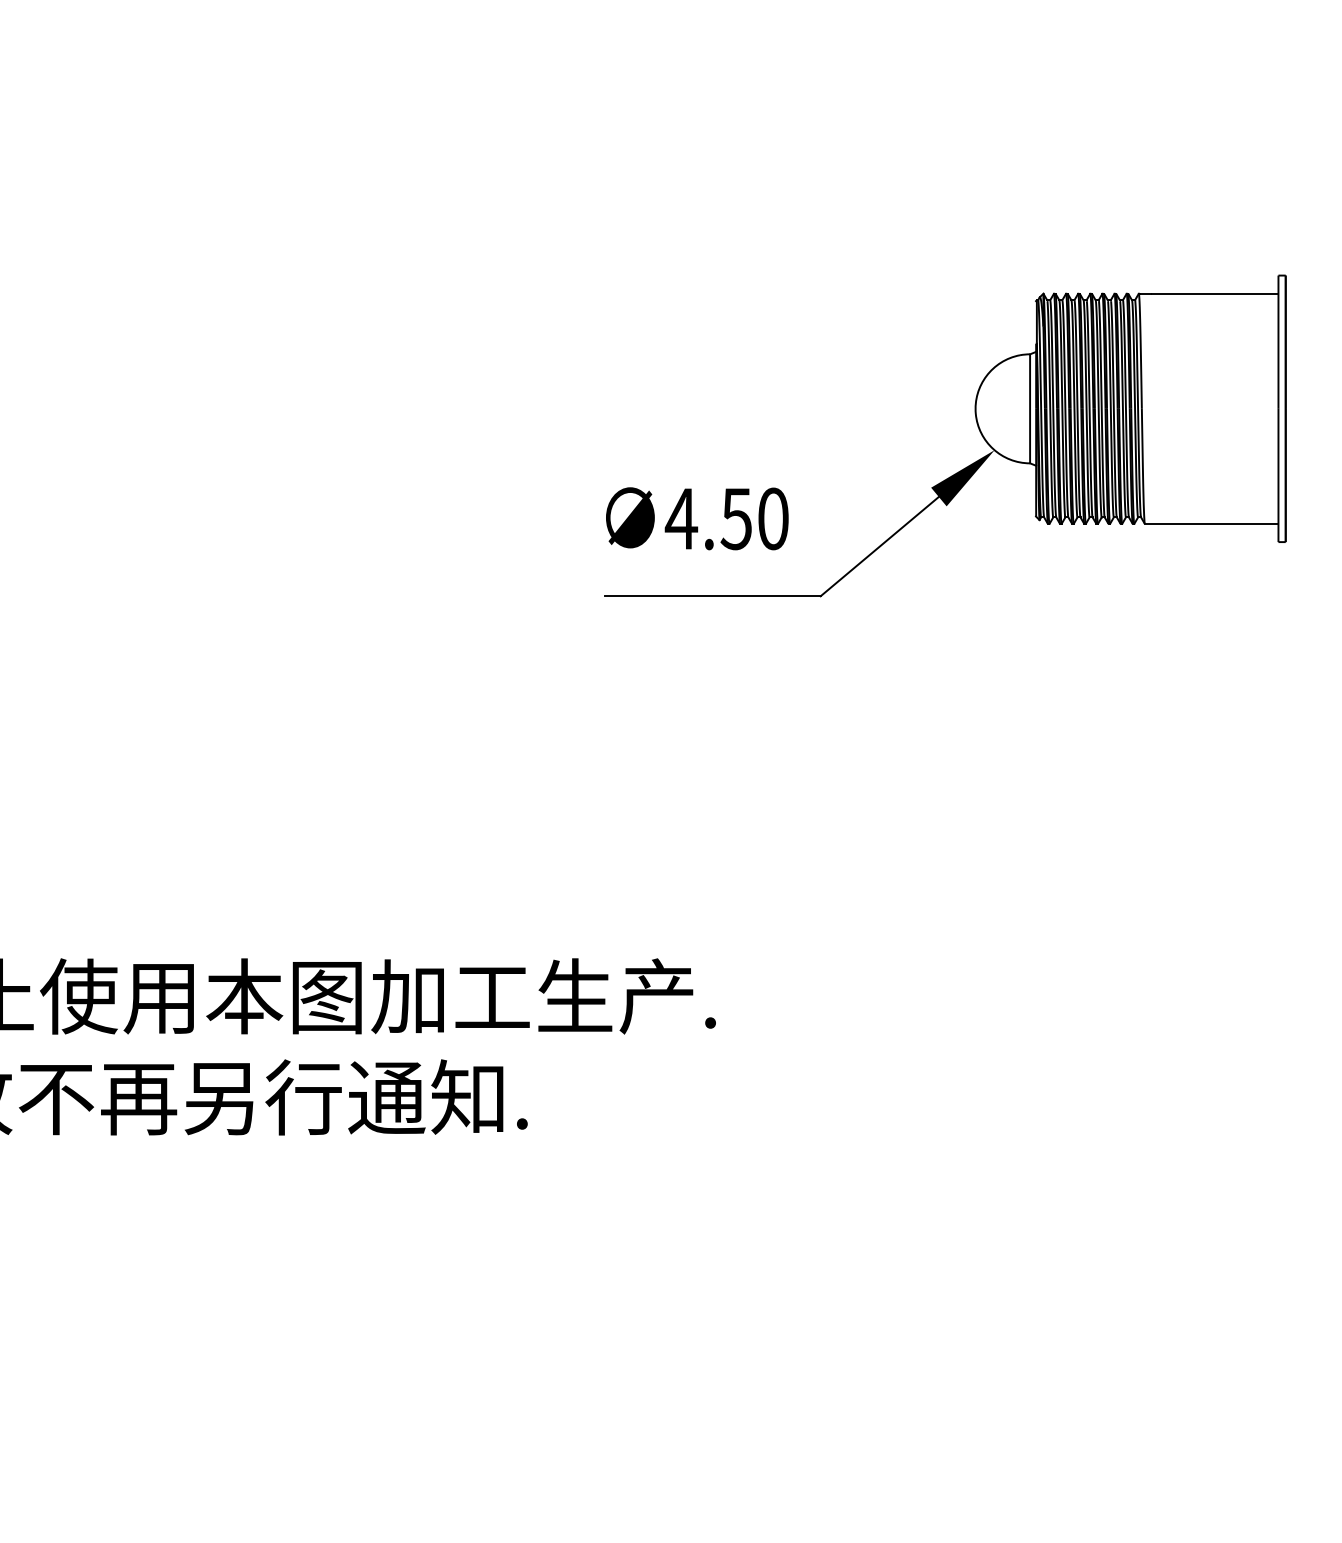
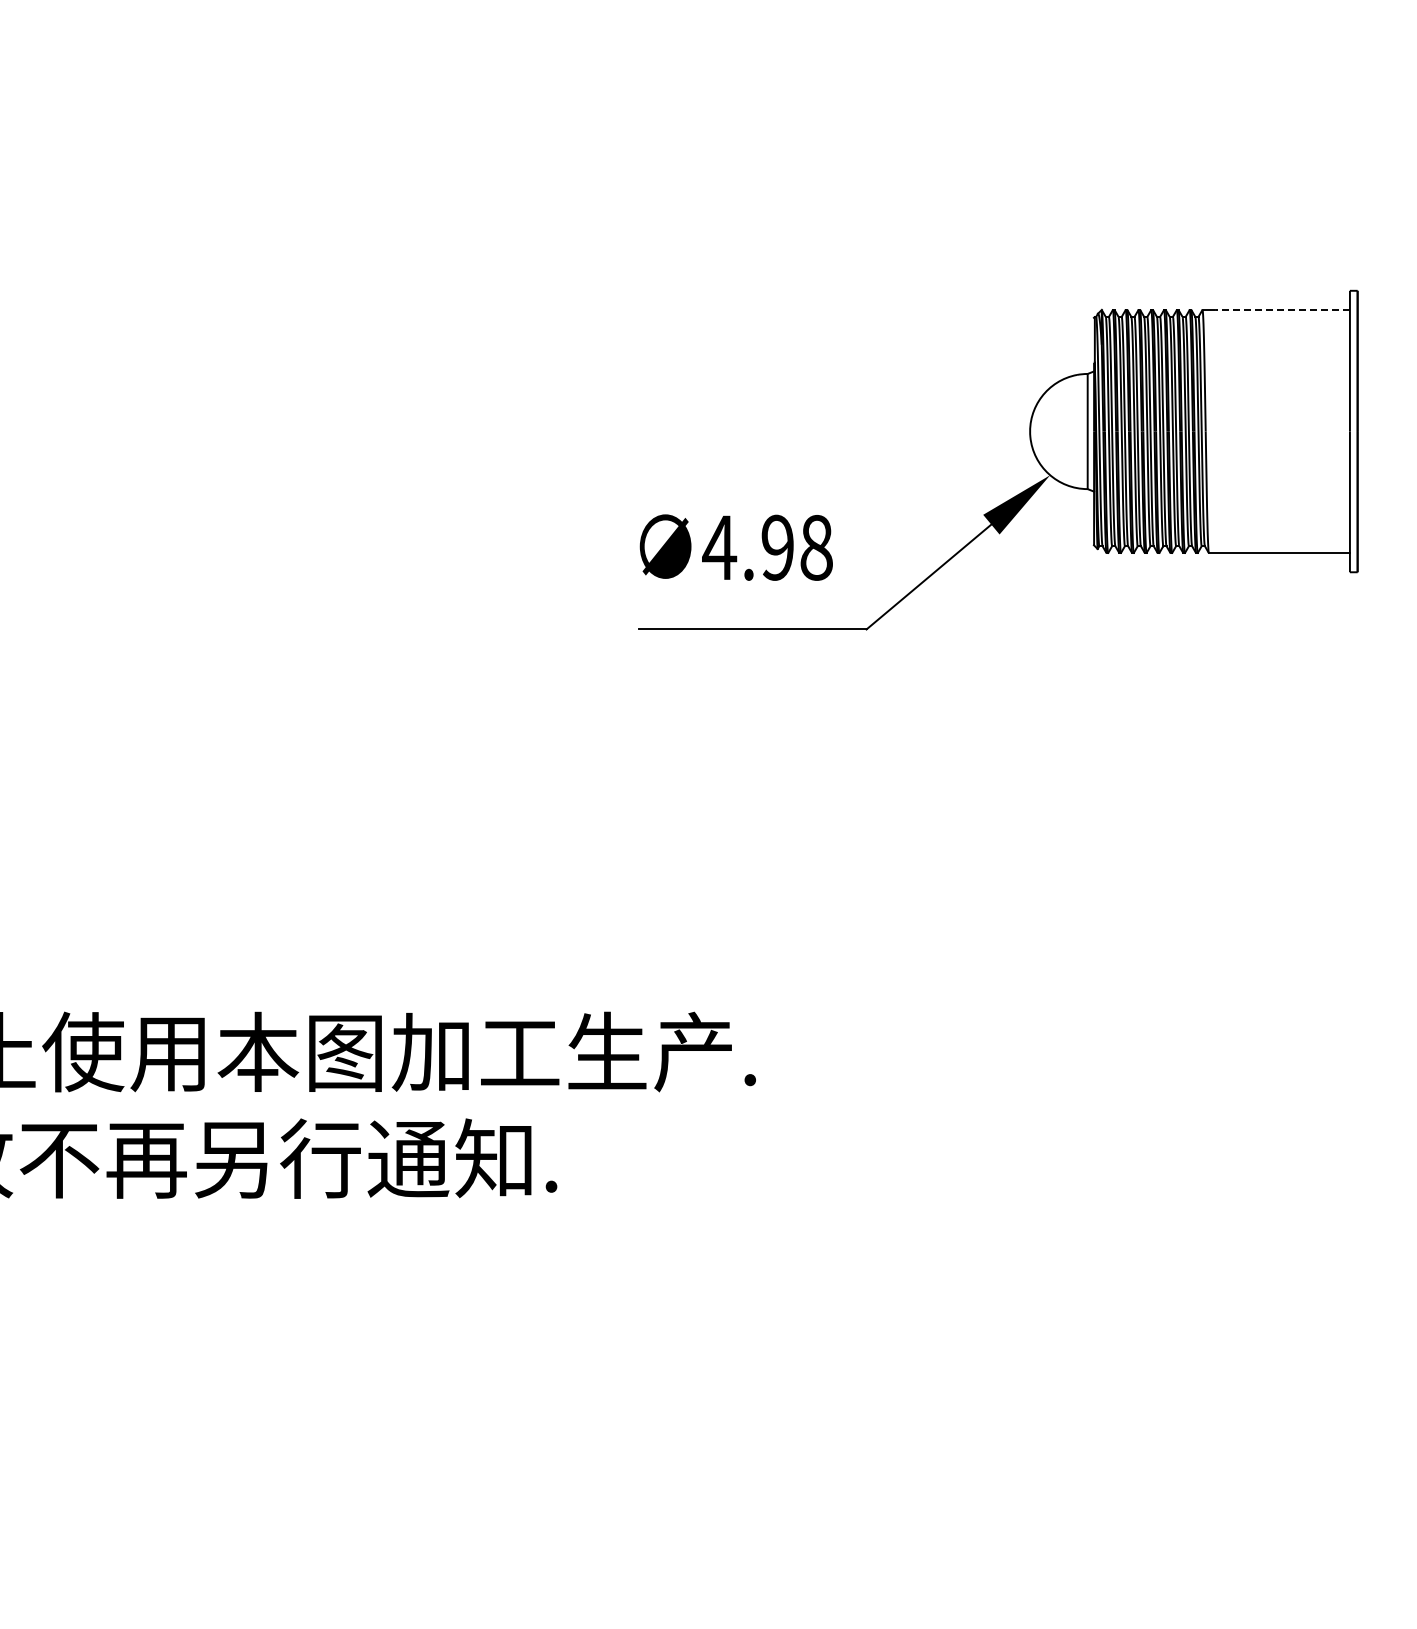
line: (1215, 294) -> (1283, 310), solid -> dashed
text: (754, 518) -> (796, 547), 4.50 -> 4.98

